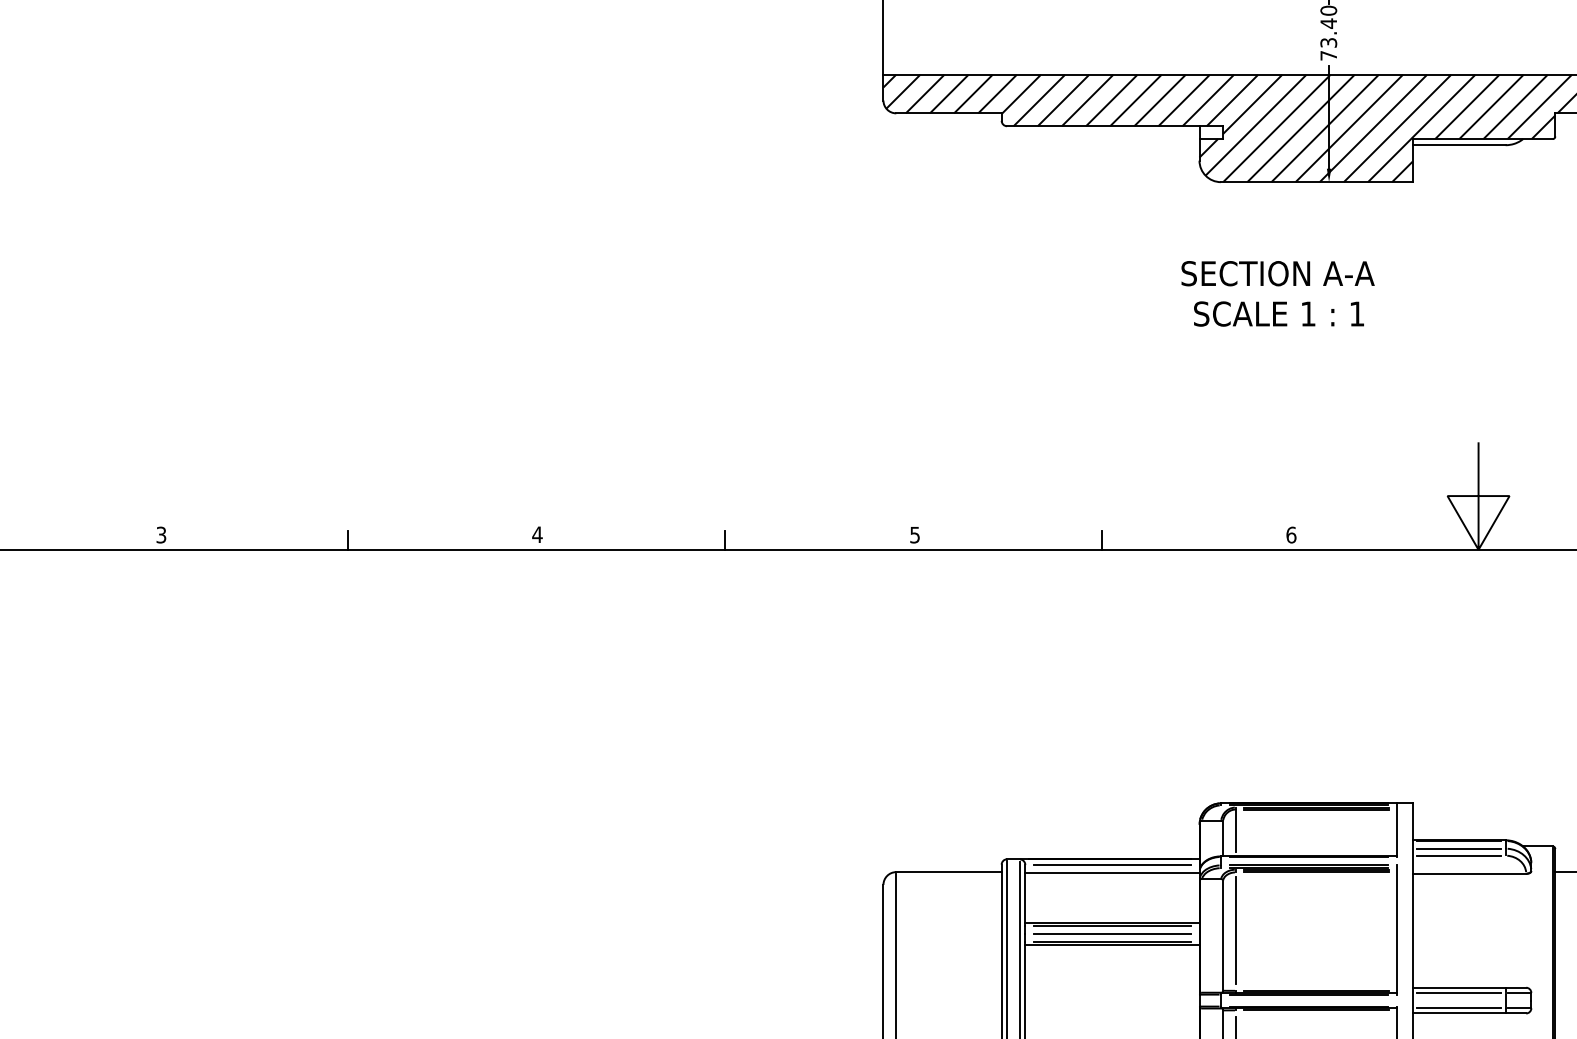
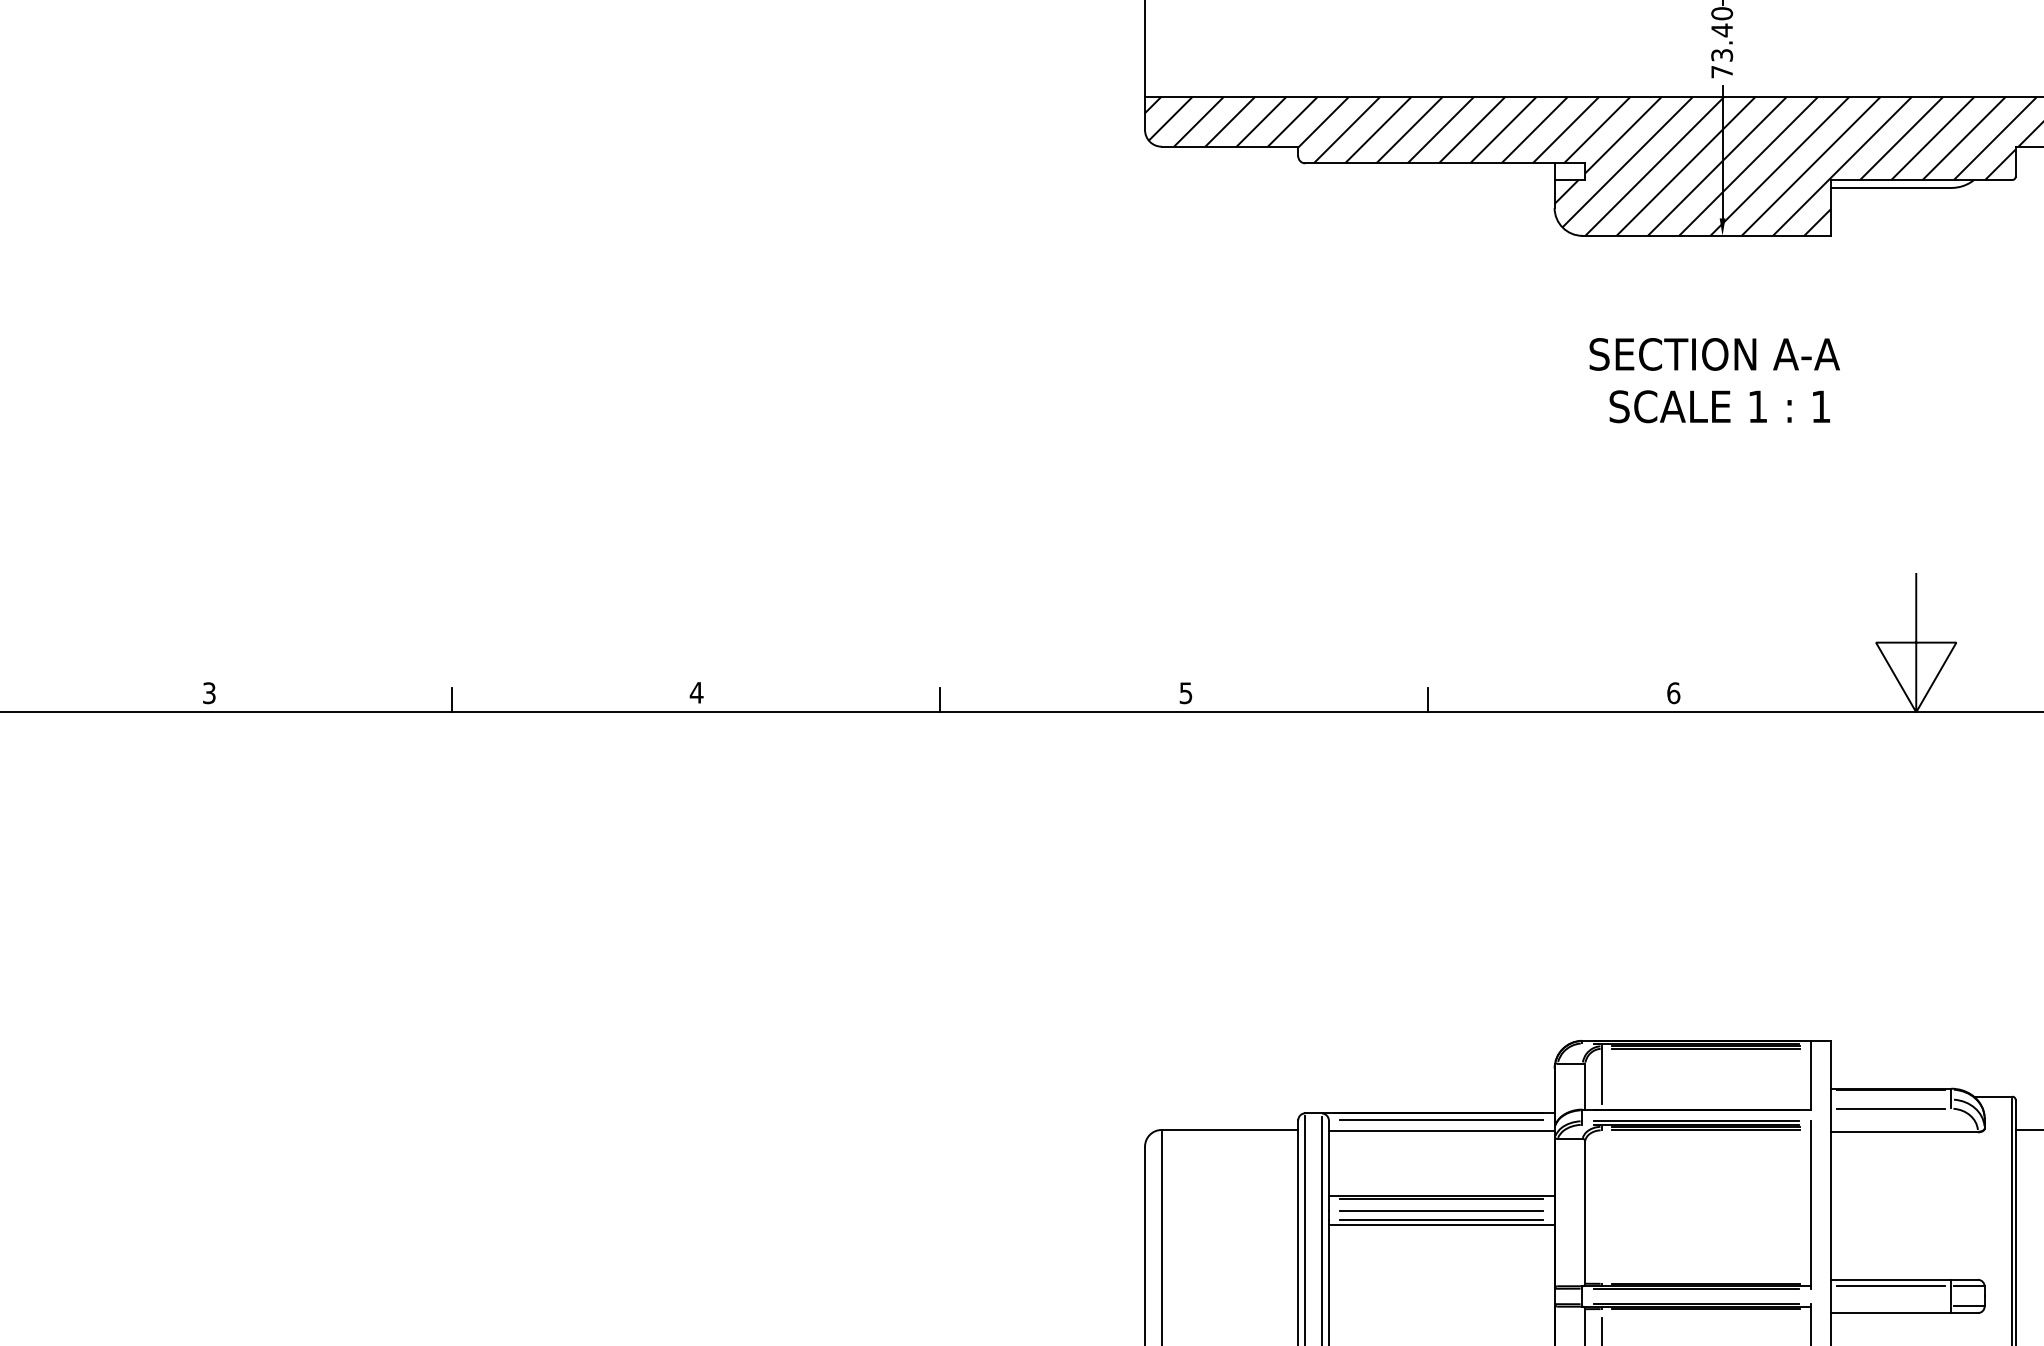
text: (1277, 273) -> (1714, 354), moved
text: (1278, 313) -> (1719, 406), moved
line: (1459, 848) -> (1891, 1099), removed
line: (1235, 930) -> (1601, 1205), removed
line: (1459, 1008) -> (1891, 1306), removed

